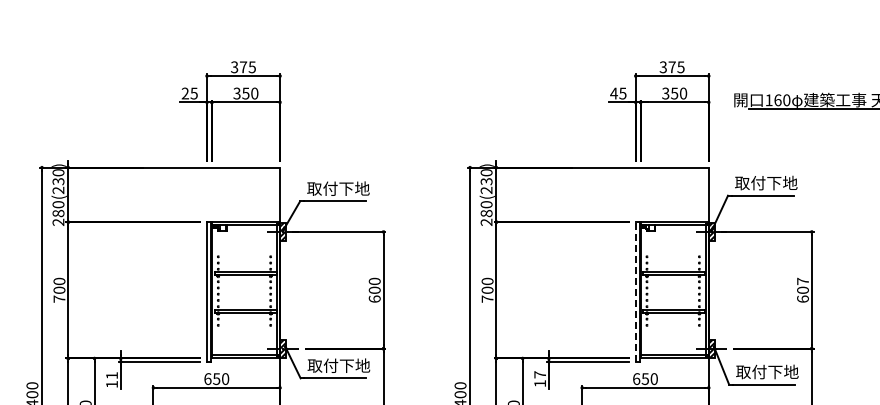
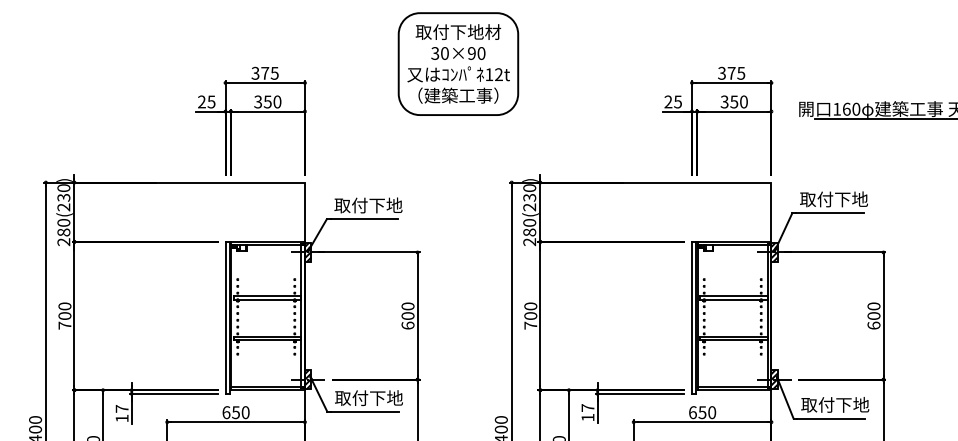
part: (420, 58) -> (457, 63), added
text: (613, 93) -> (667, 101), 45 -> 25
text: (802, 280) -> (873, 305), 607 -> 600
line: (635, 291) -> (691, 317), dashed -> solid
text: (111, 375) -> (121, 408), 11 -> 17

